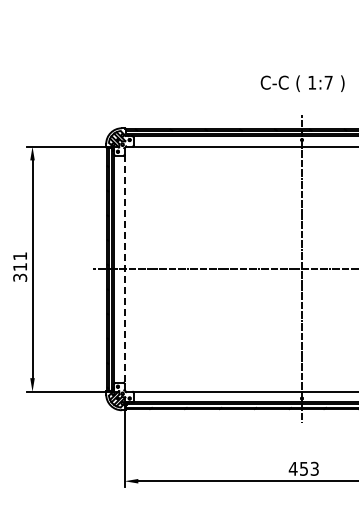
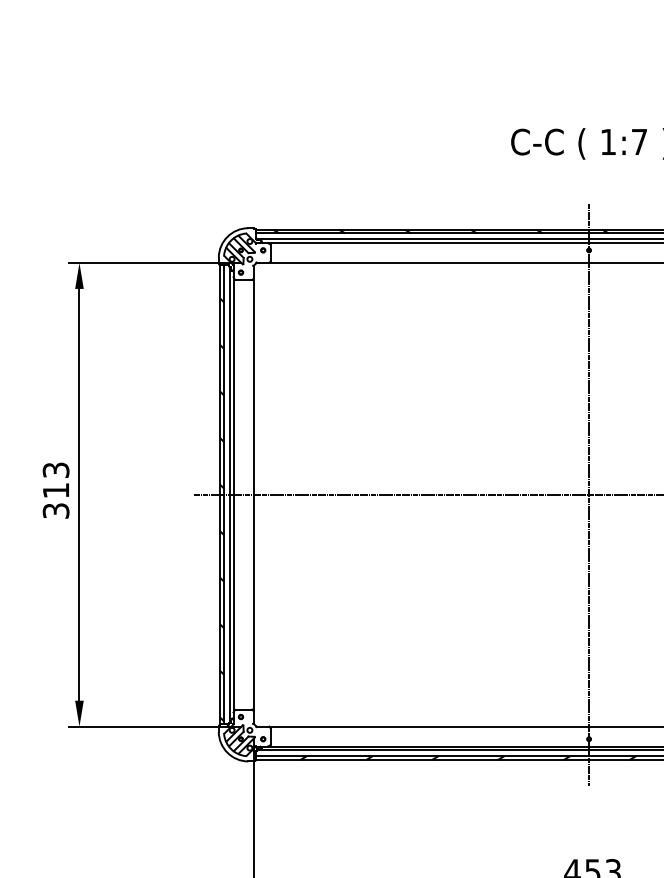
text: (20, 256) -> (56, 470), 311 -> 313
line: (124, 269) -> (253, 495), dashed -> solid

